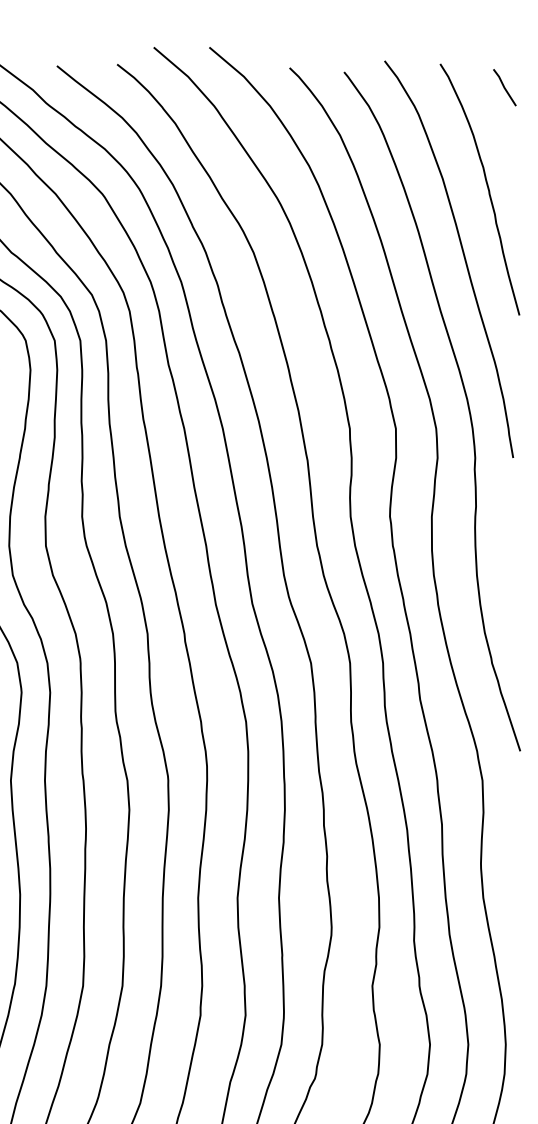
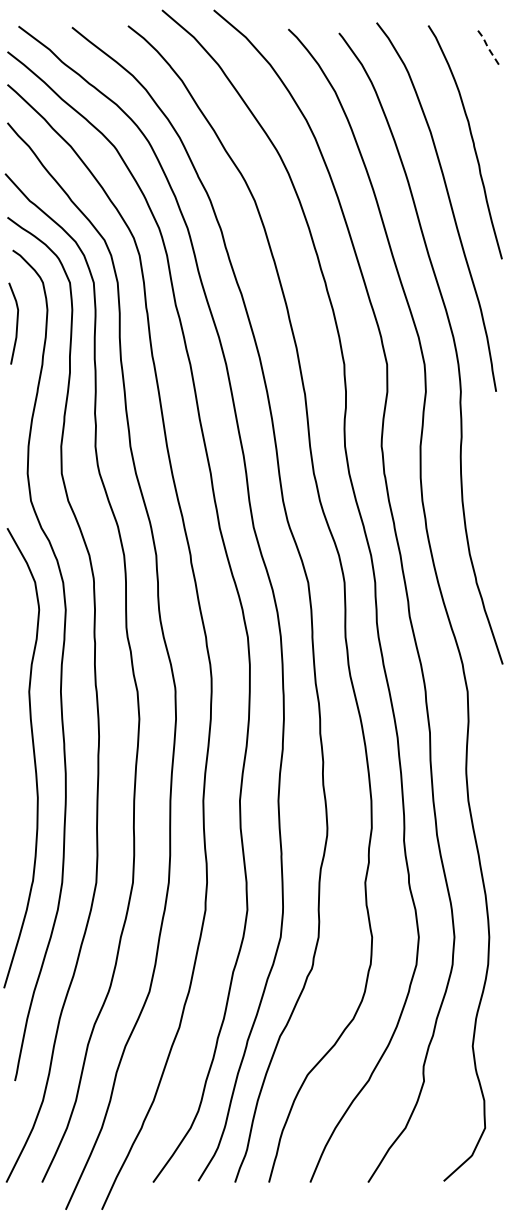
line: (504, 87) -> (488, 47), solid -> dashed

